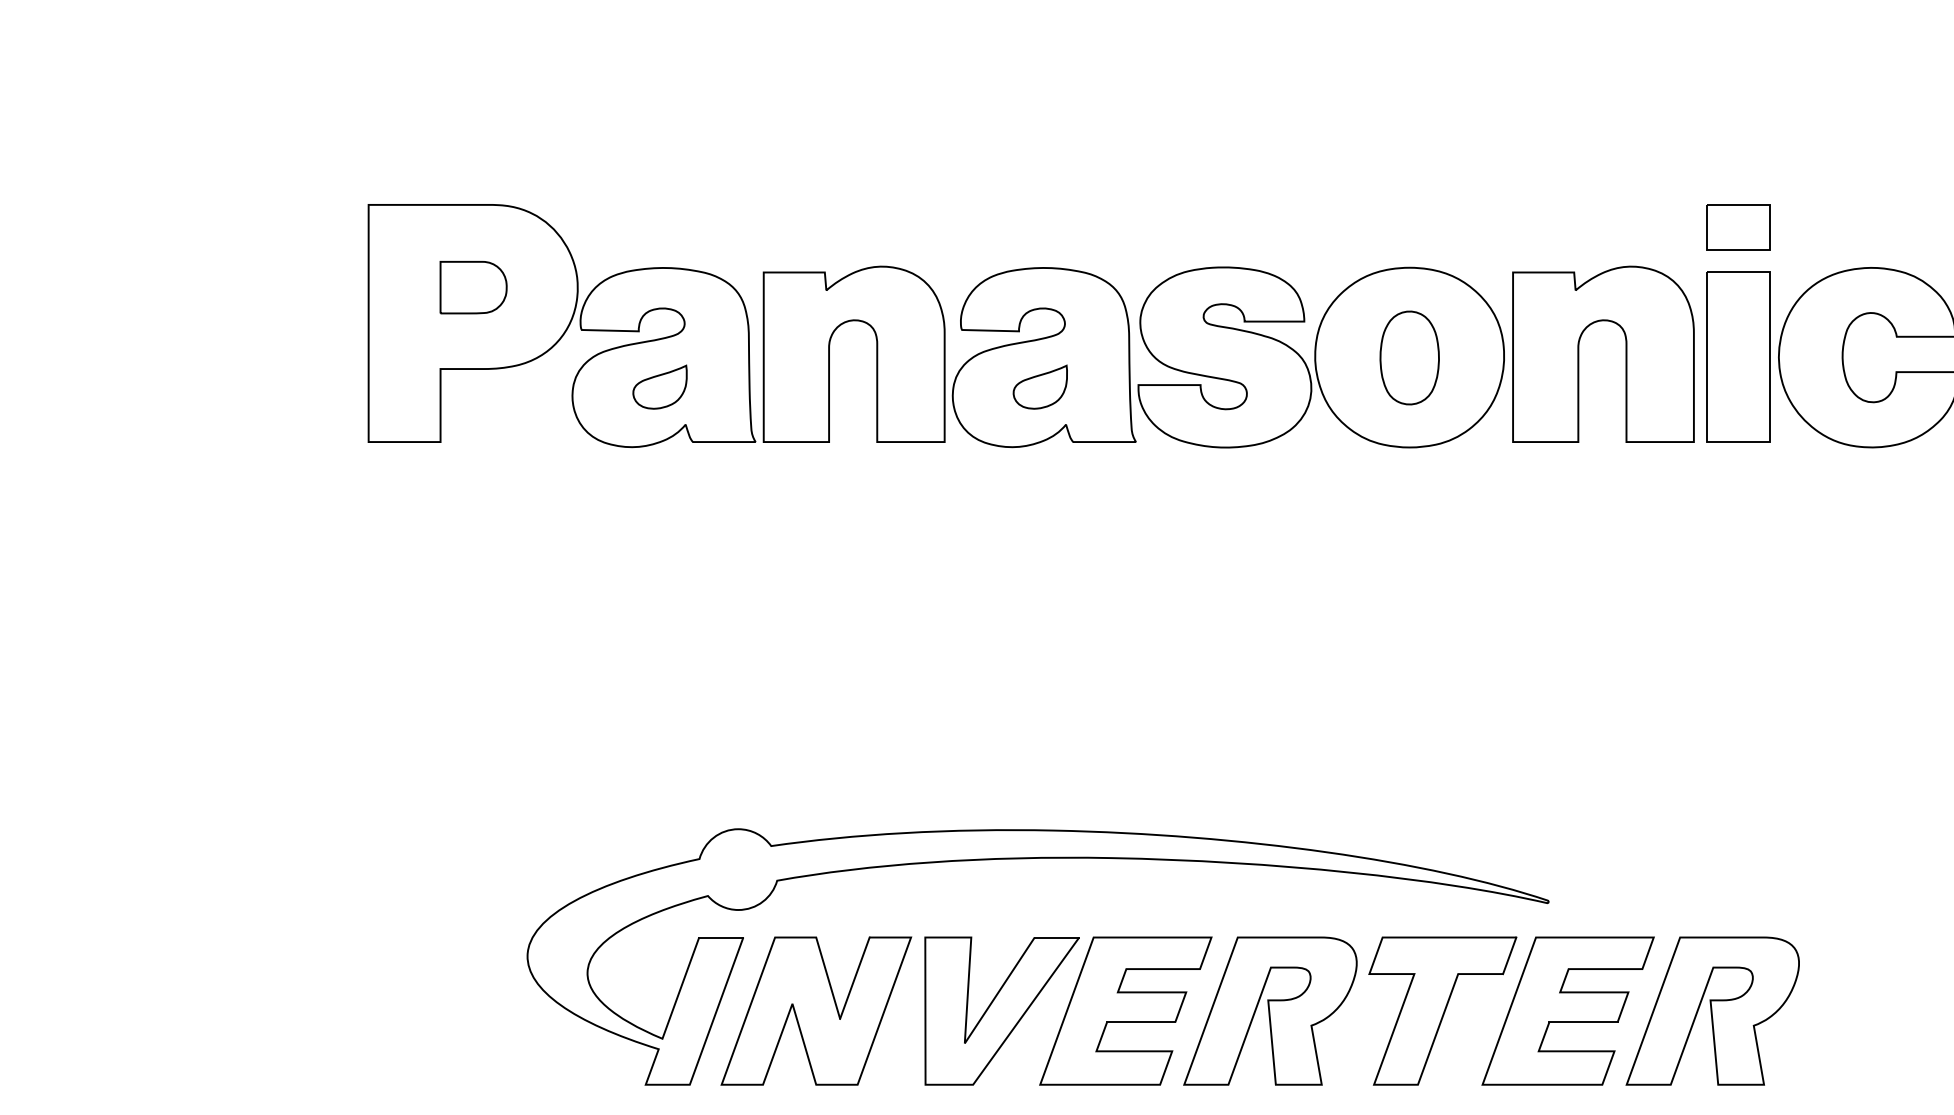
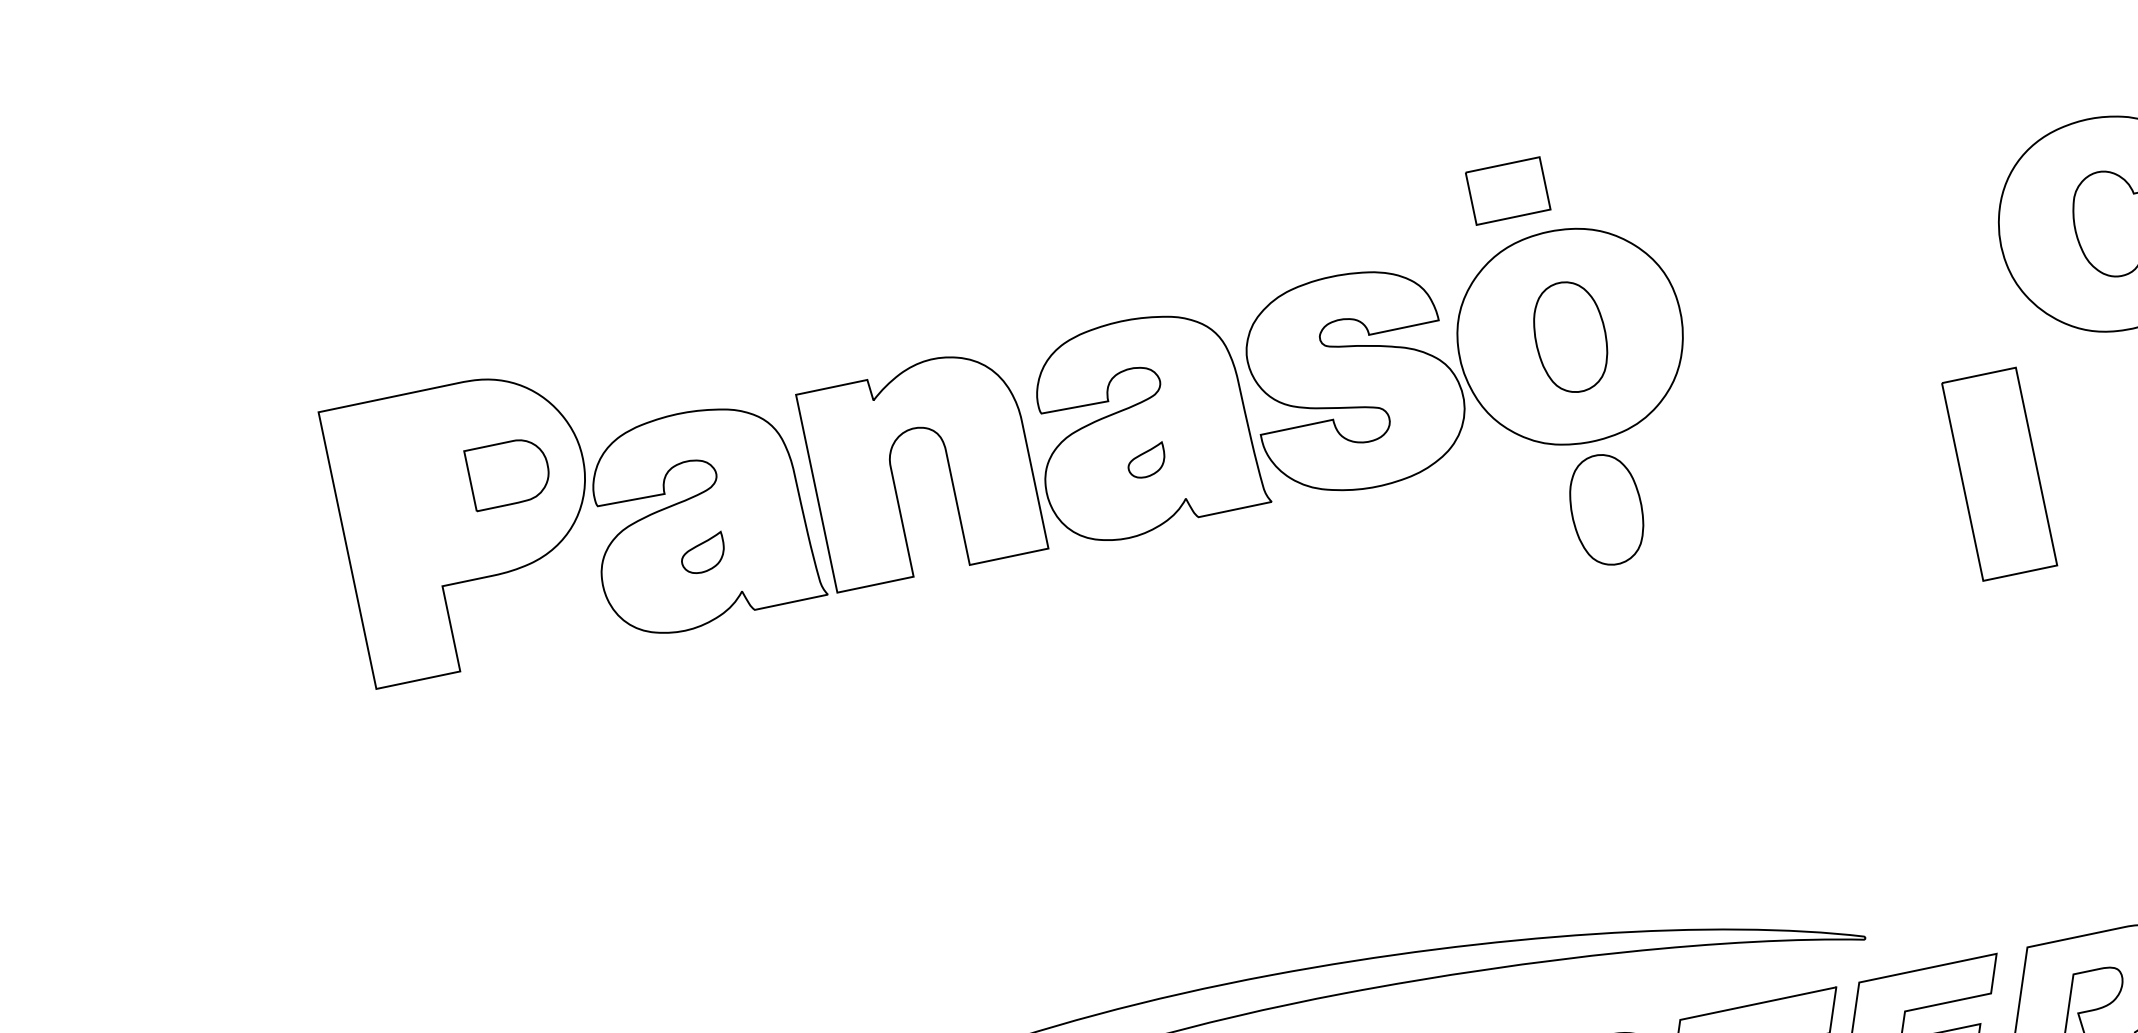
part: (1738, 227) -> (1508, 191), moved
part: (473, 287) -> (508, 473), moved
part: (1625, 353) -> (1821, 279), removed
part: (1738, 356) -> (1999, 473), moved
part: (659, 386) -> (702, 553), size x0.7
part: (1039, 386) -> (1145, 460), size x0.6
part: (1409, 505) -> (1606, 509), added

